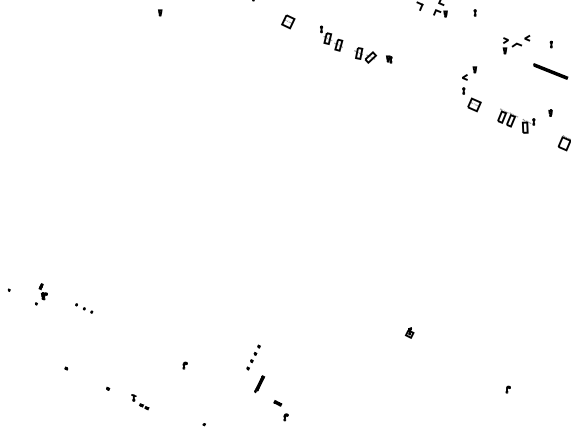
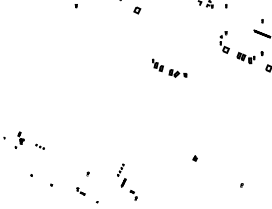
part: (355, 43) -> (169, 67), moved
part: (515, 45) -> (245, 21), removed
part: (40, 293) -> (19, 139), size x1.6
part: (139, 402) -> (80, 191), moved

